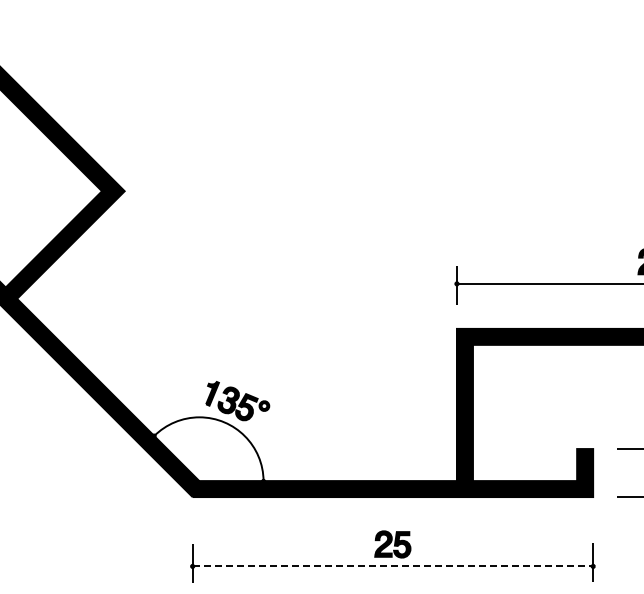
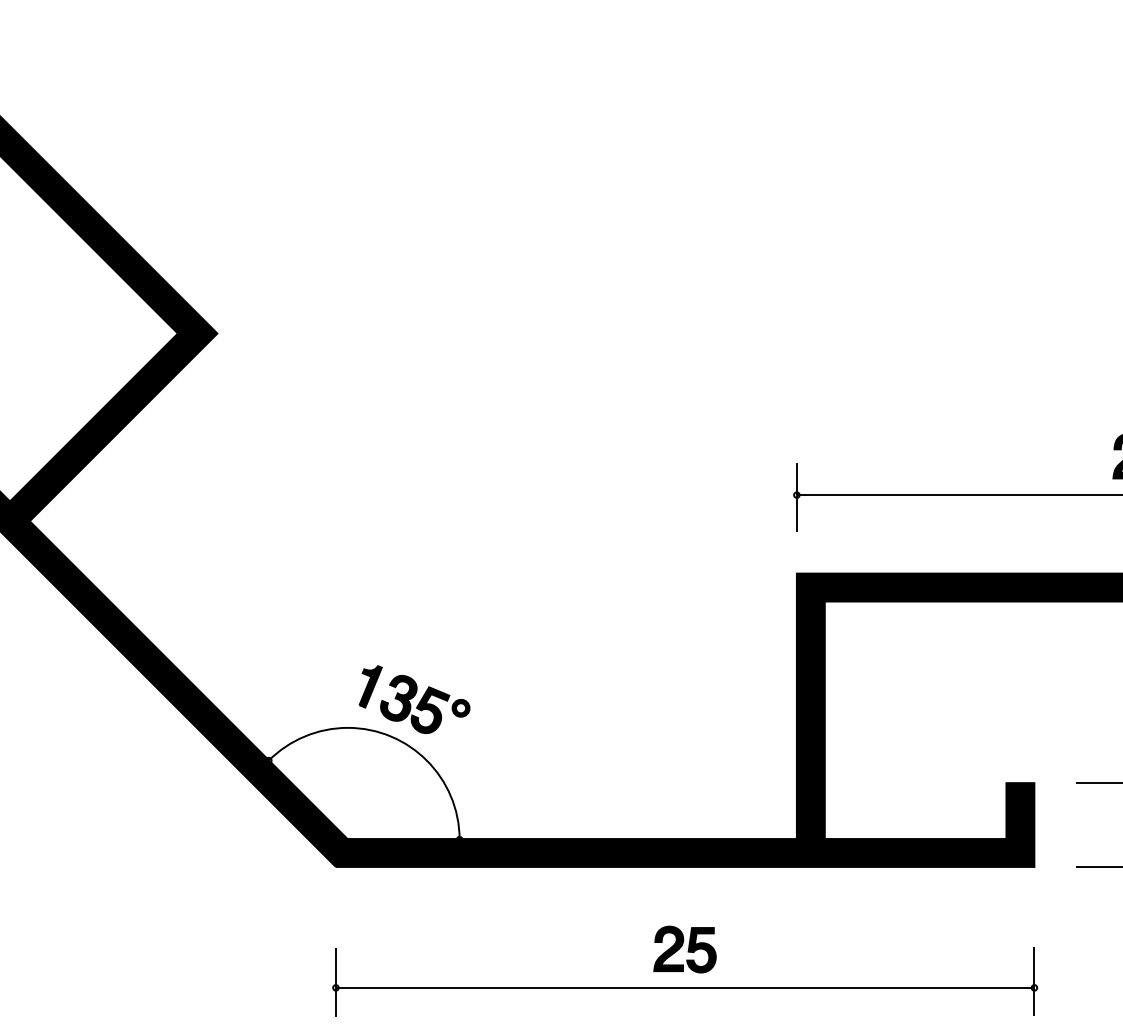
line: (393, 566) -> (686, 988), dashed -> solid

